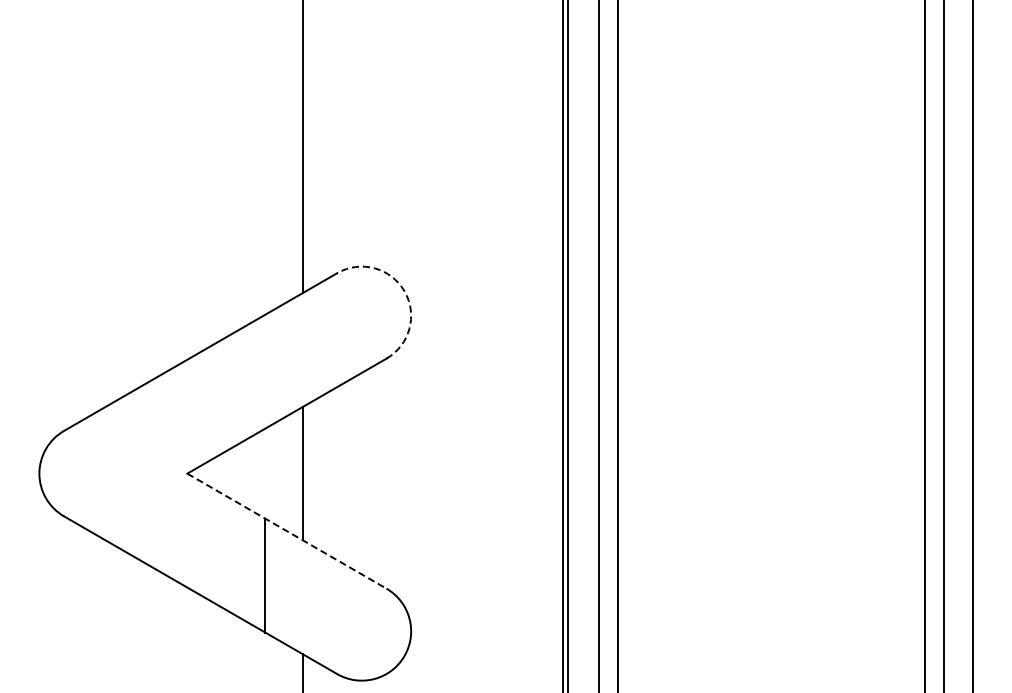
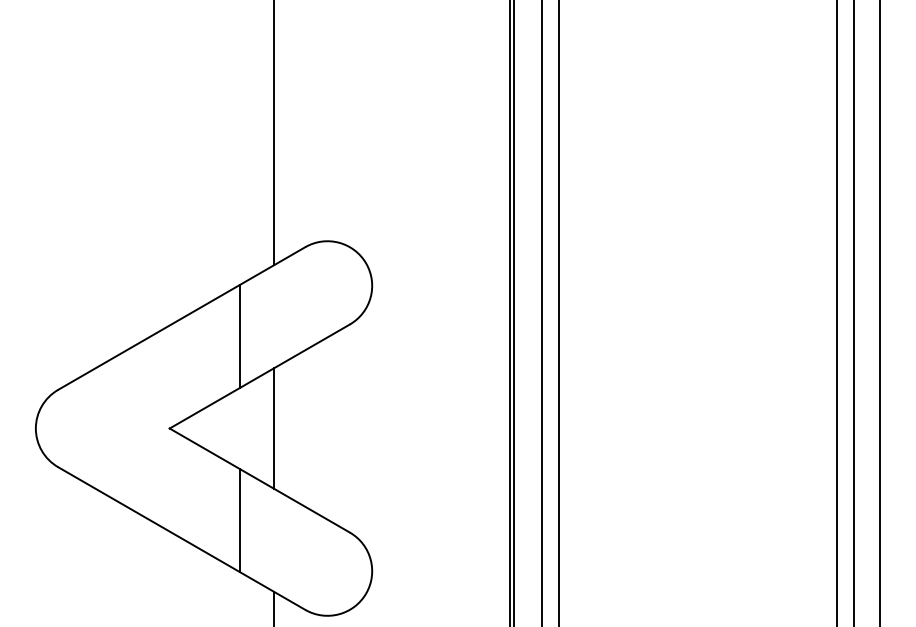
arc: (404, 291) -> (366, 263), dashed -> solid
line: (265, 371) -> (240, 336), added
line: (286, 531) -> (259, 480), dashed -> solid

